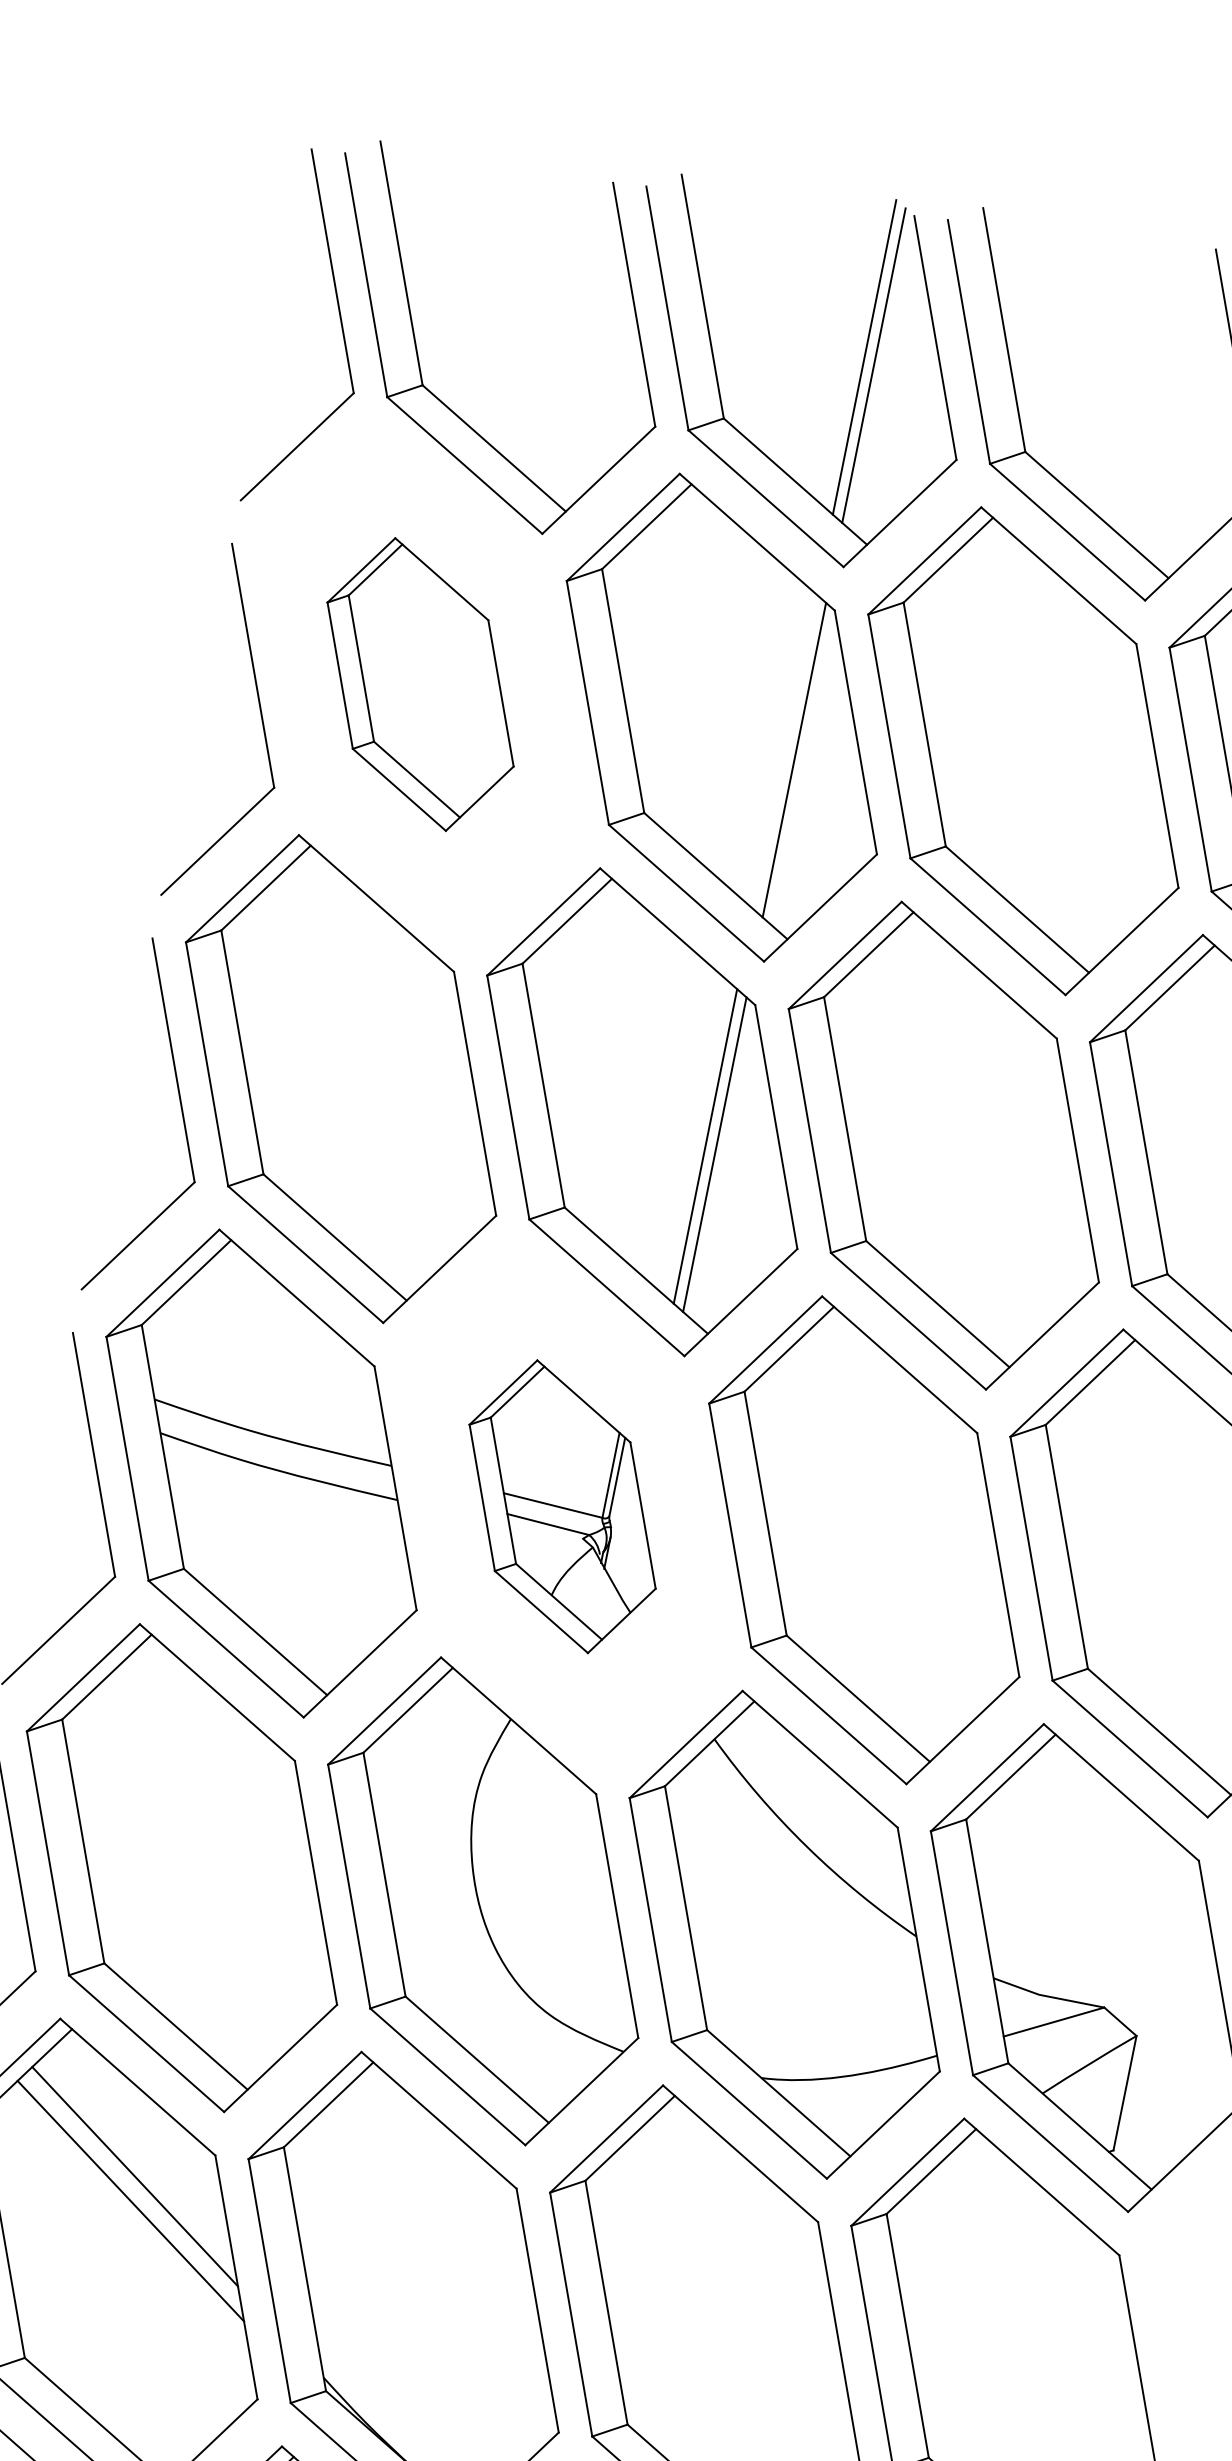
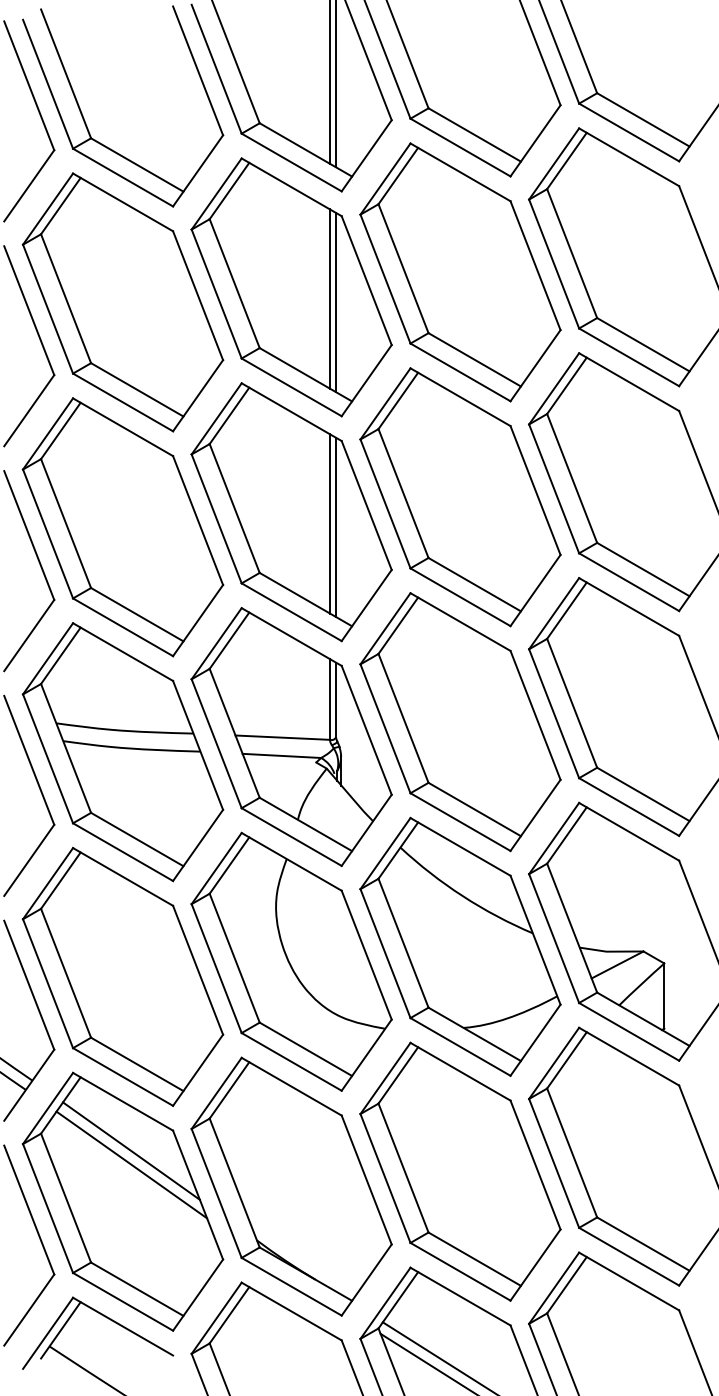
part: (419, 684) -> (122, 302), size x1.67
line: (786, 751) -> (330, 298), added
part: (562, 1505) -> (291, 736), size x1.67

